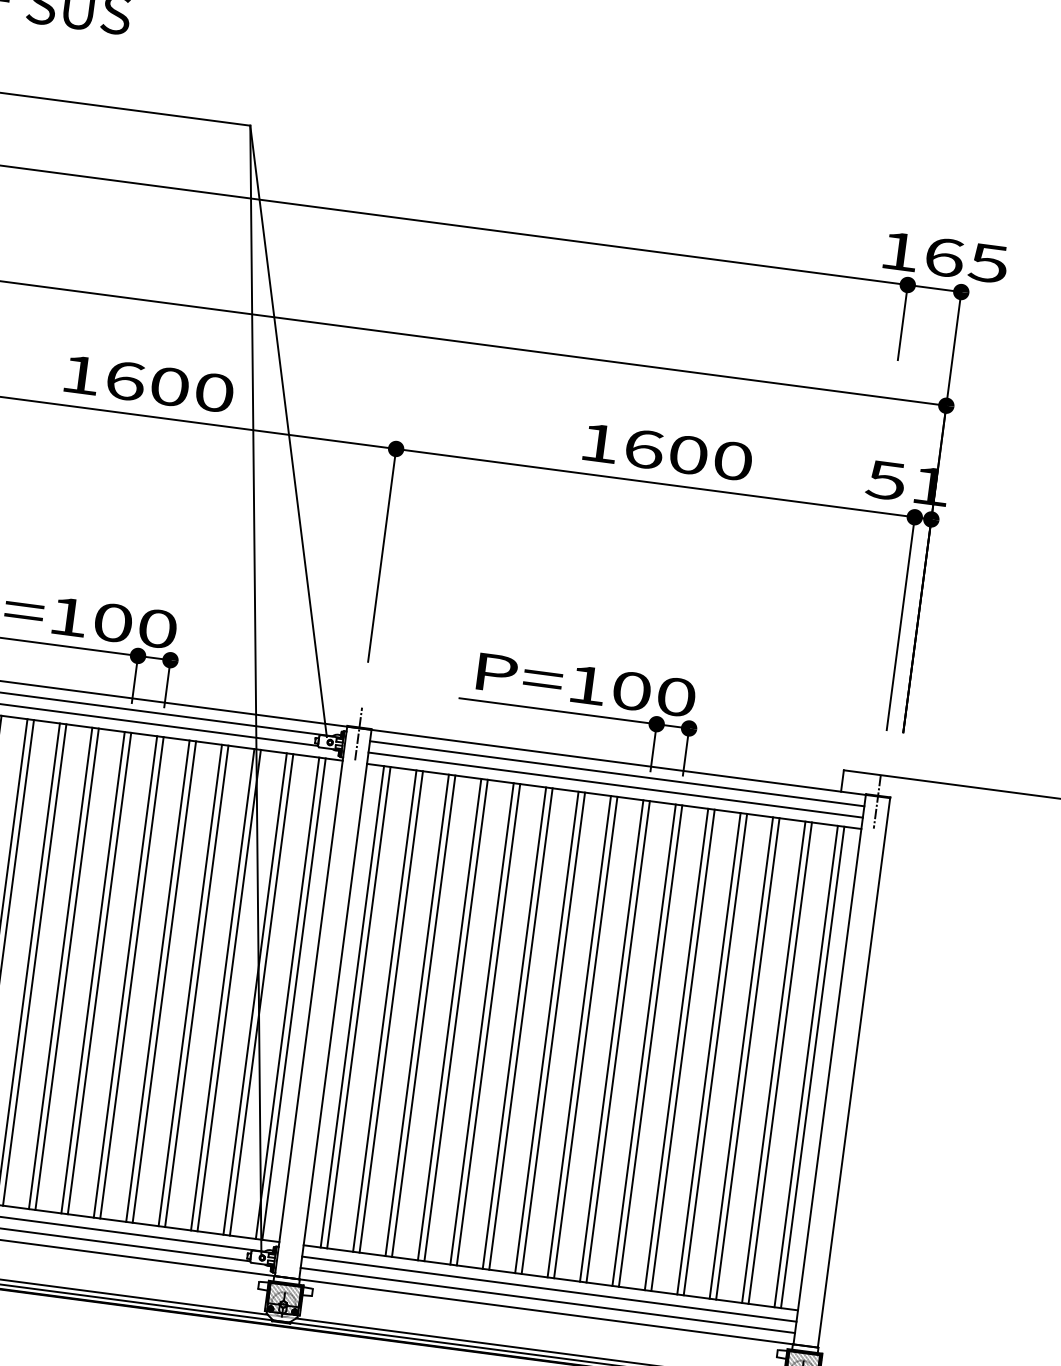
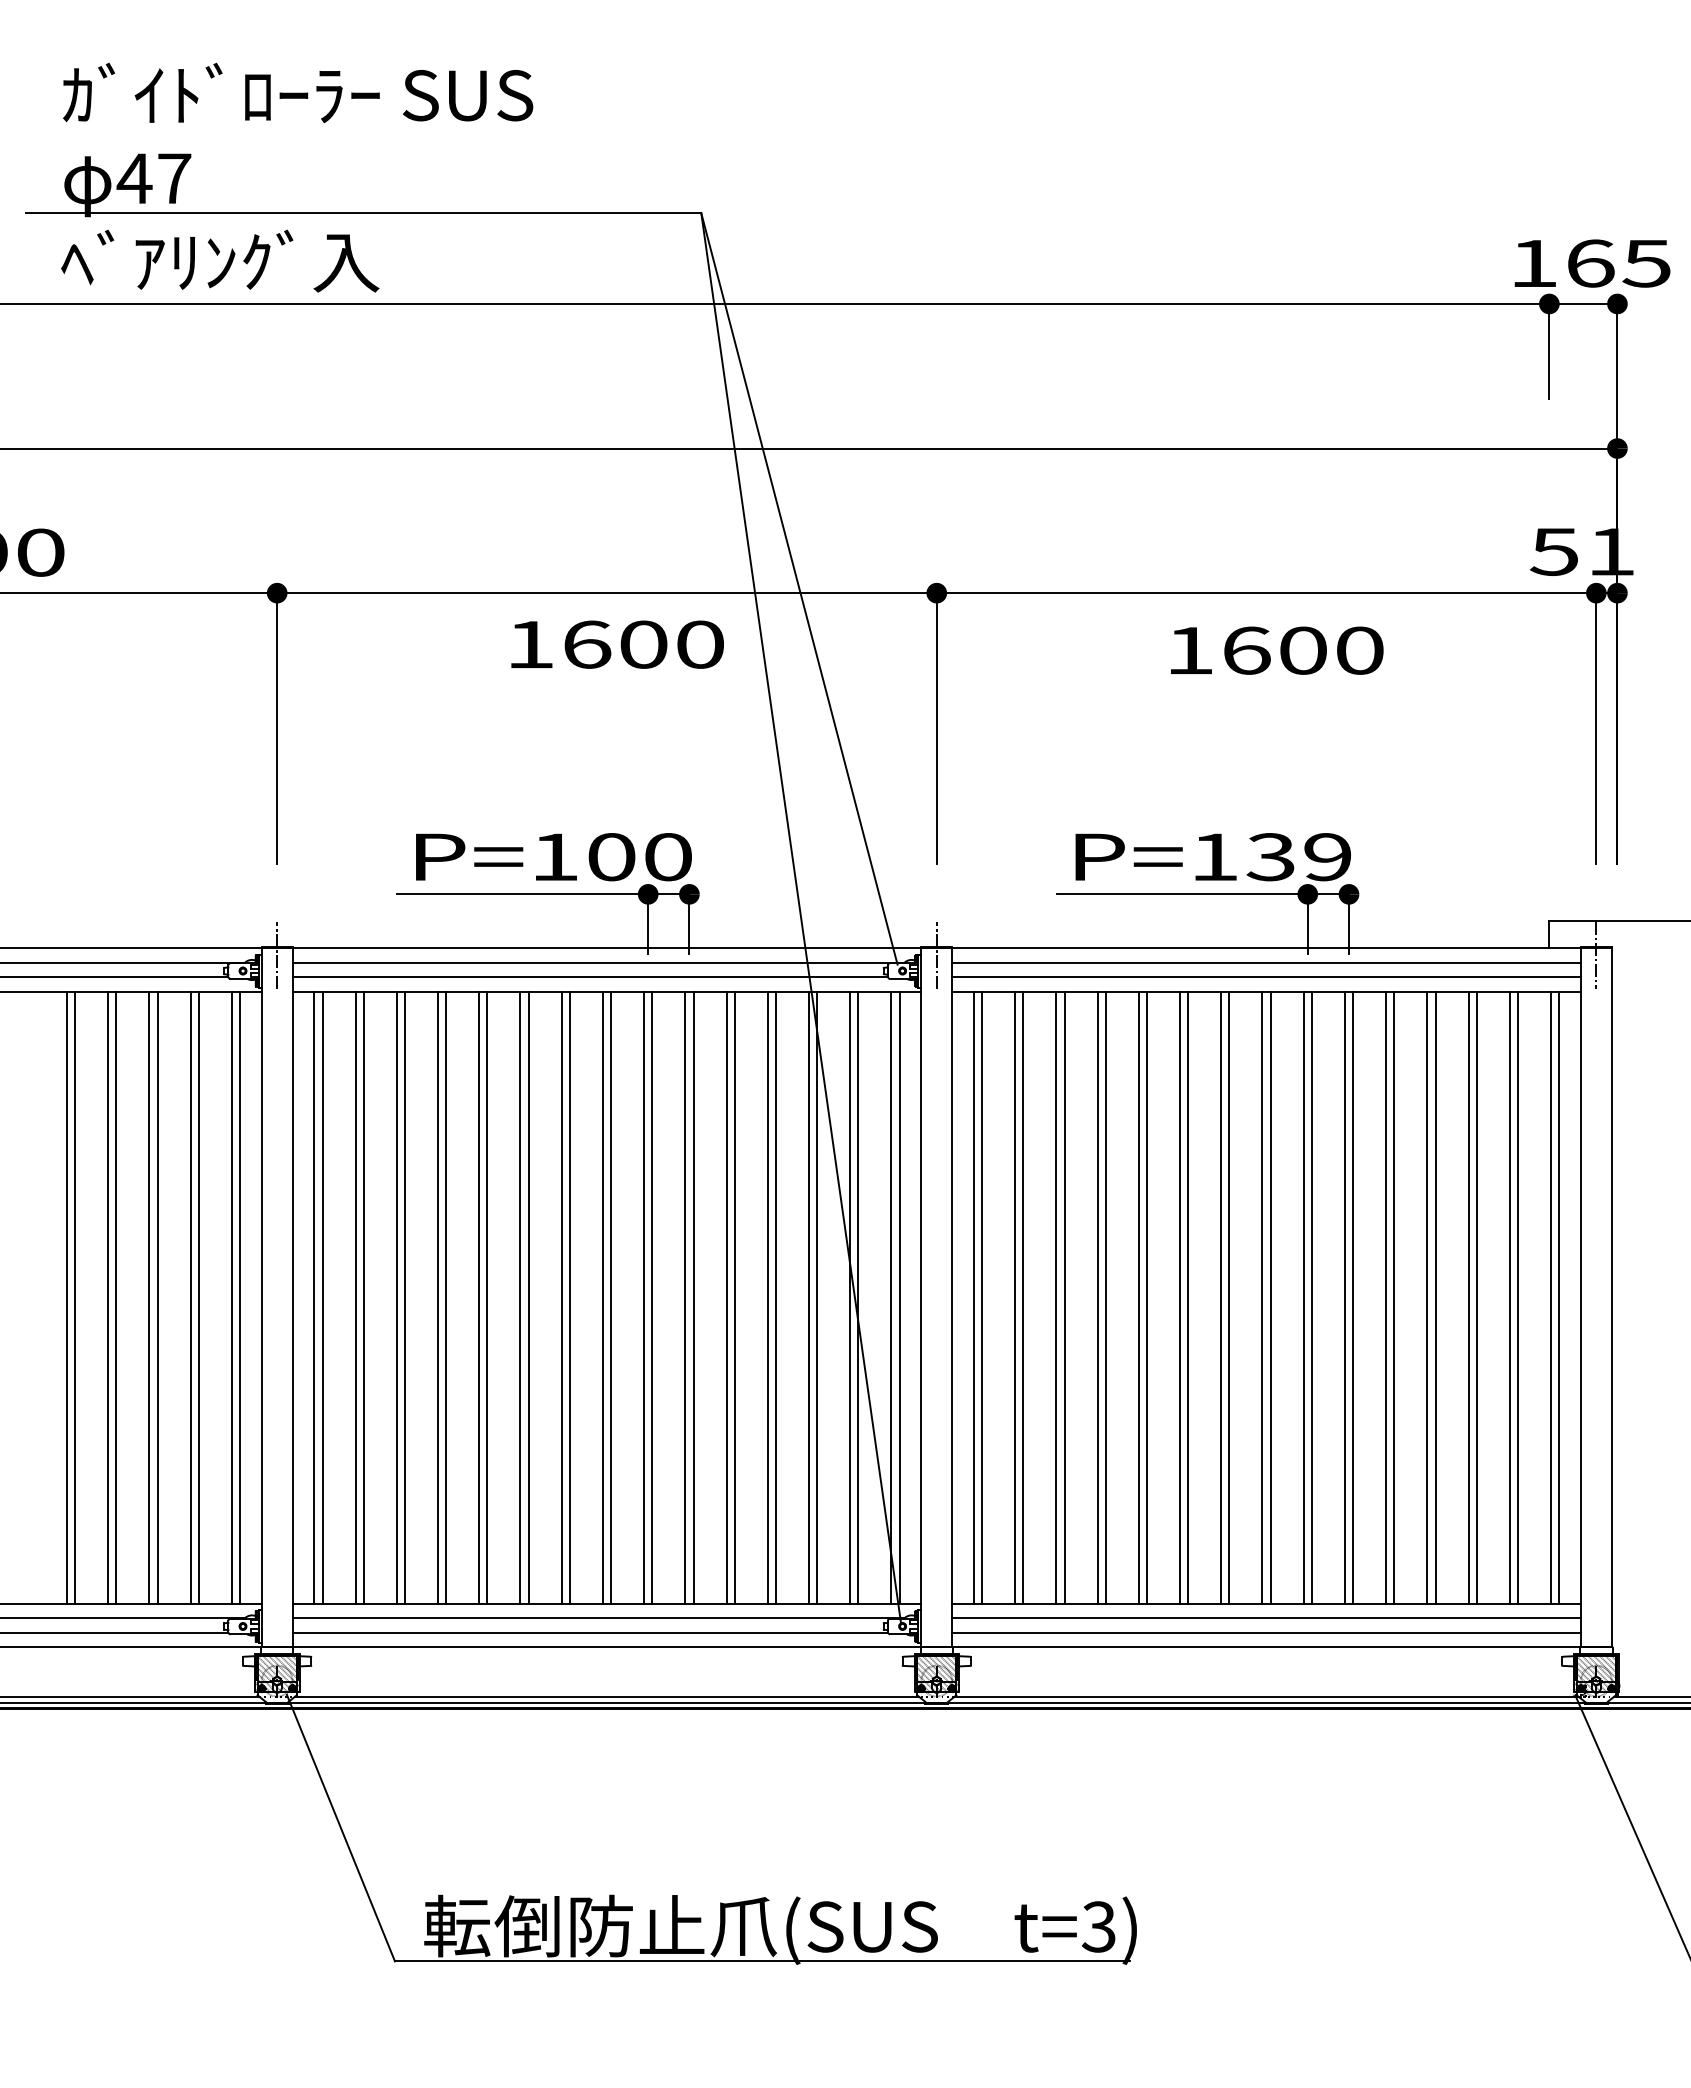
text: (149, 383) -> (617, 644), moved
text: (668, 452) -> (1277, 650), moved
text: (653, 694) -> (1298, 857), P=100 -> P=139

